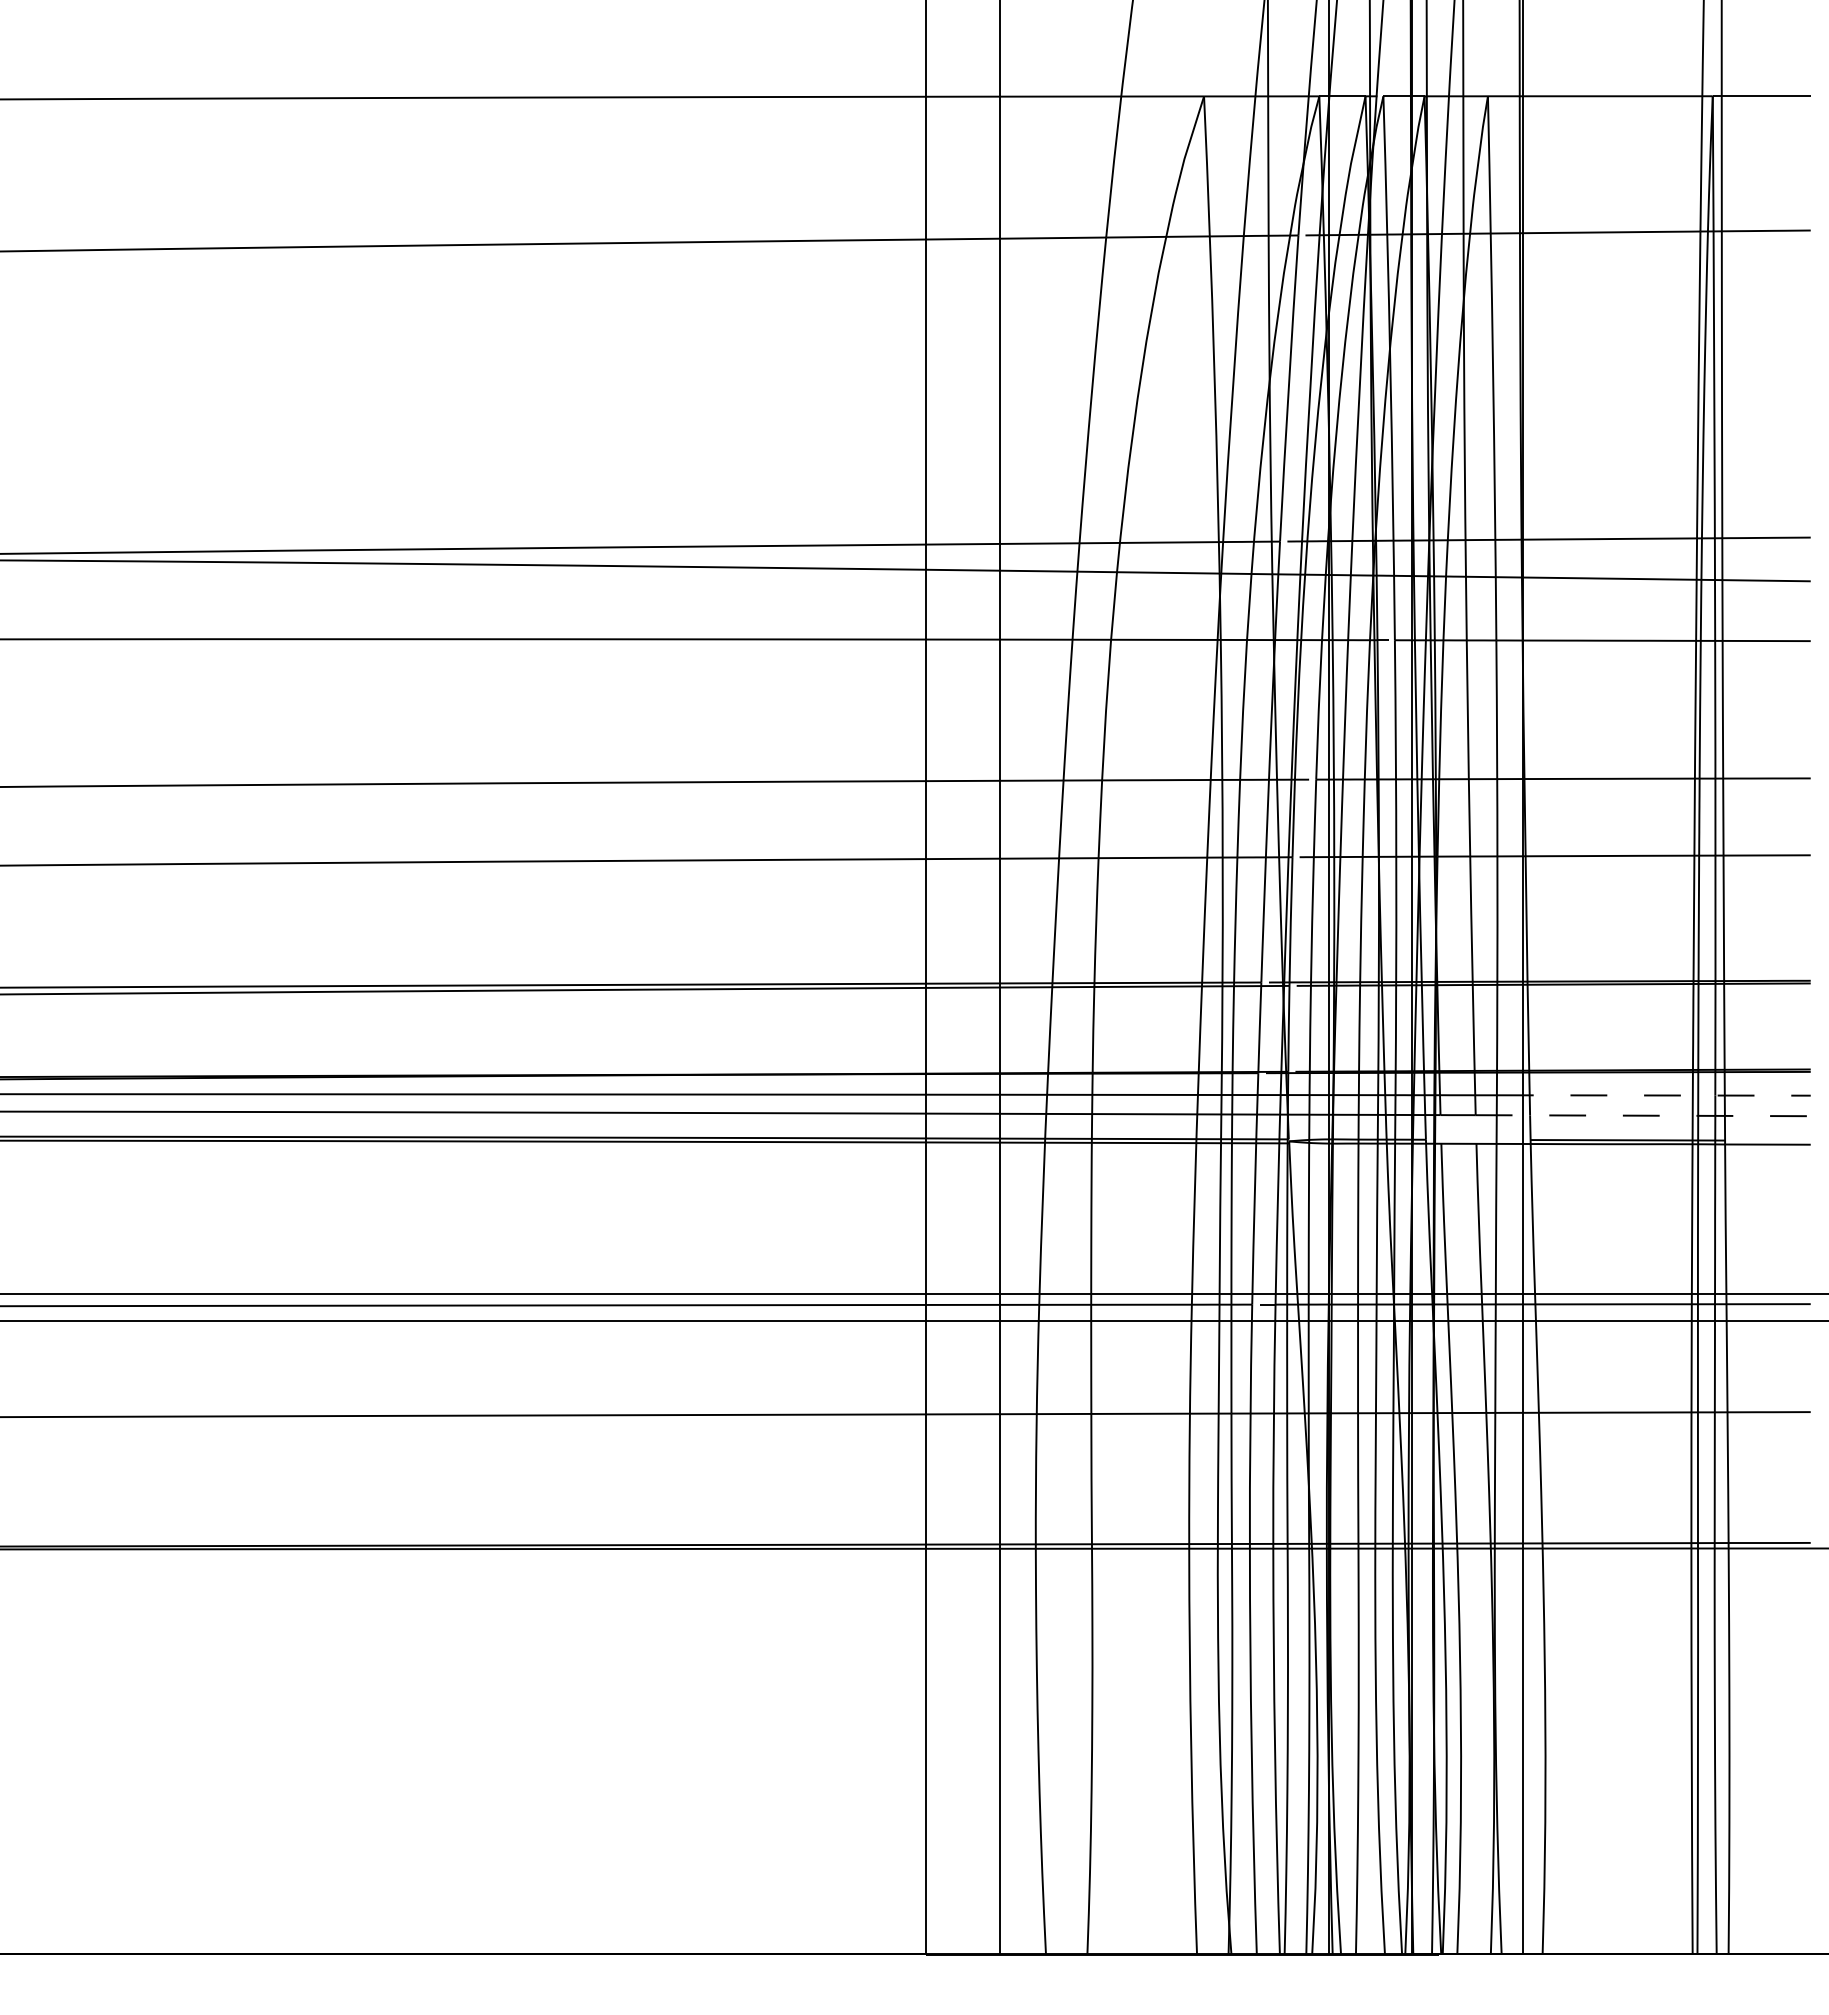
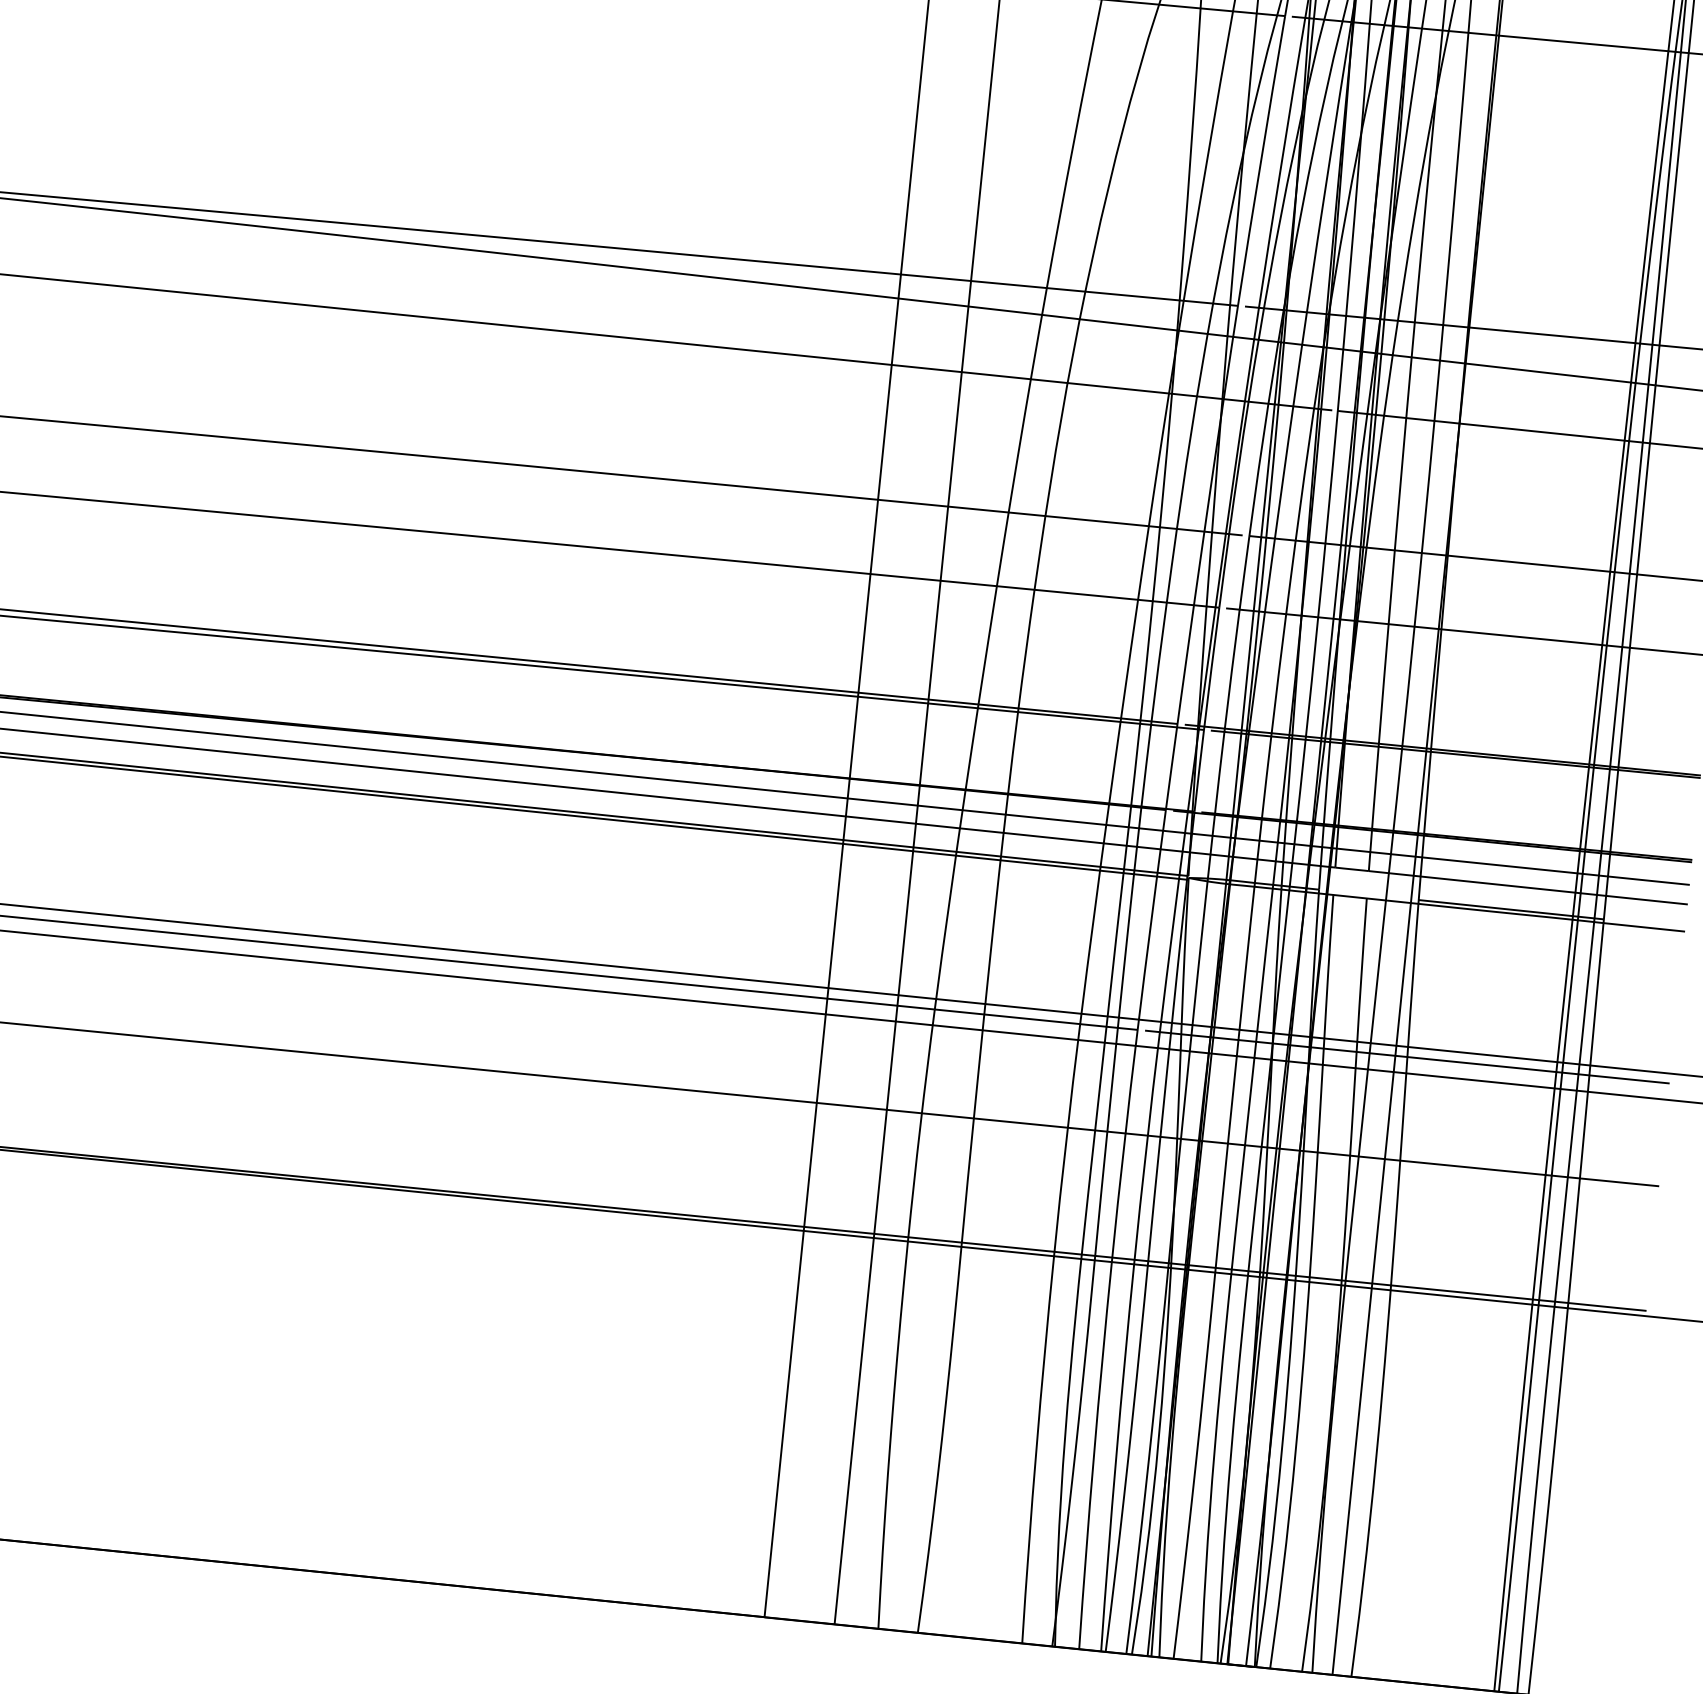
line: (1653, 1095) -> (1540, 869), dashed -> solid
line: (1643, 1115) -> (1528, 887), dashed -> solid

